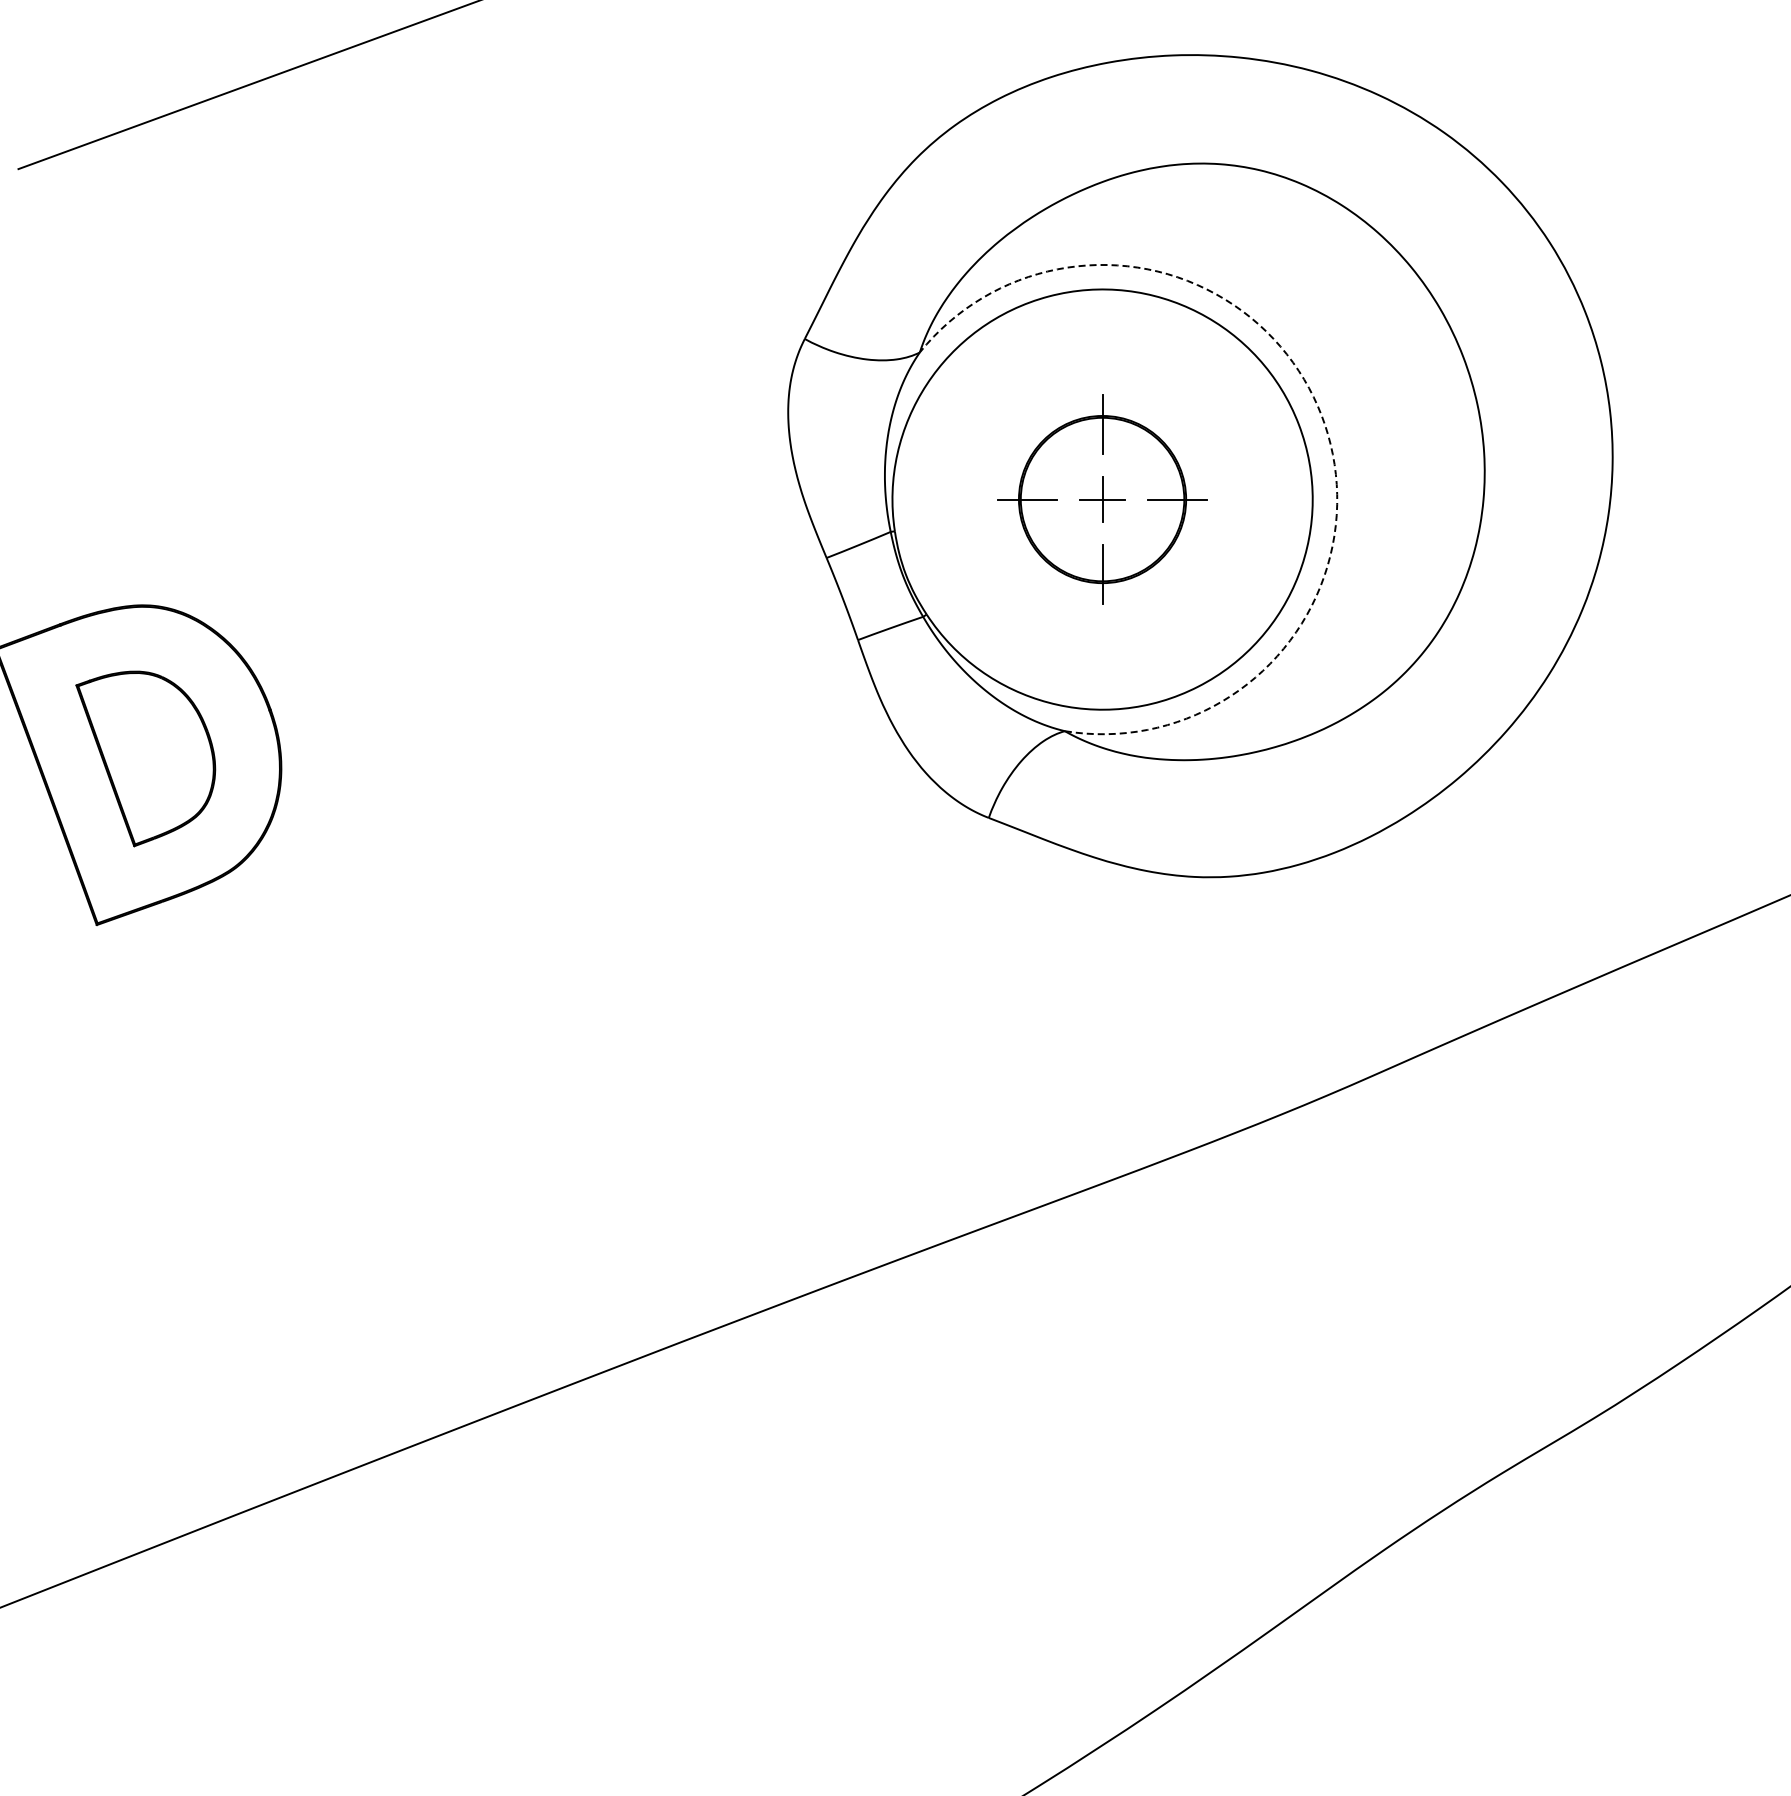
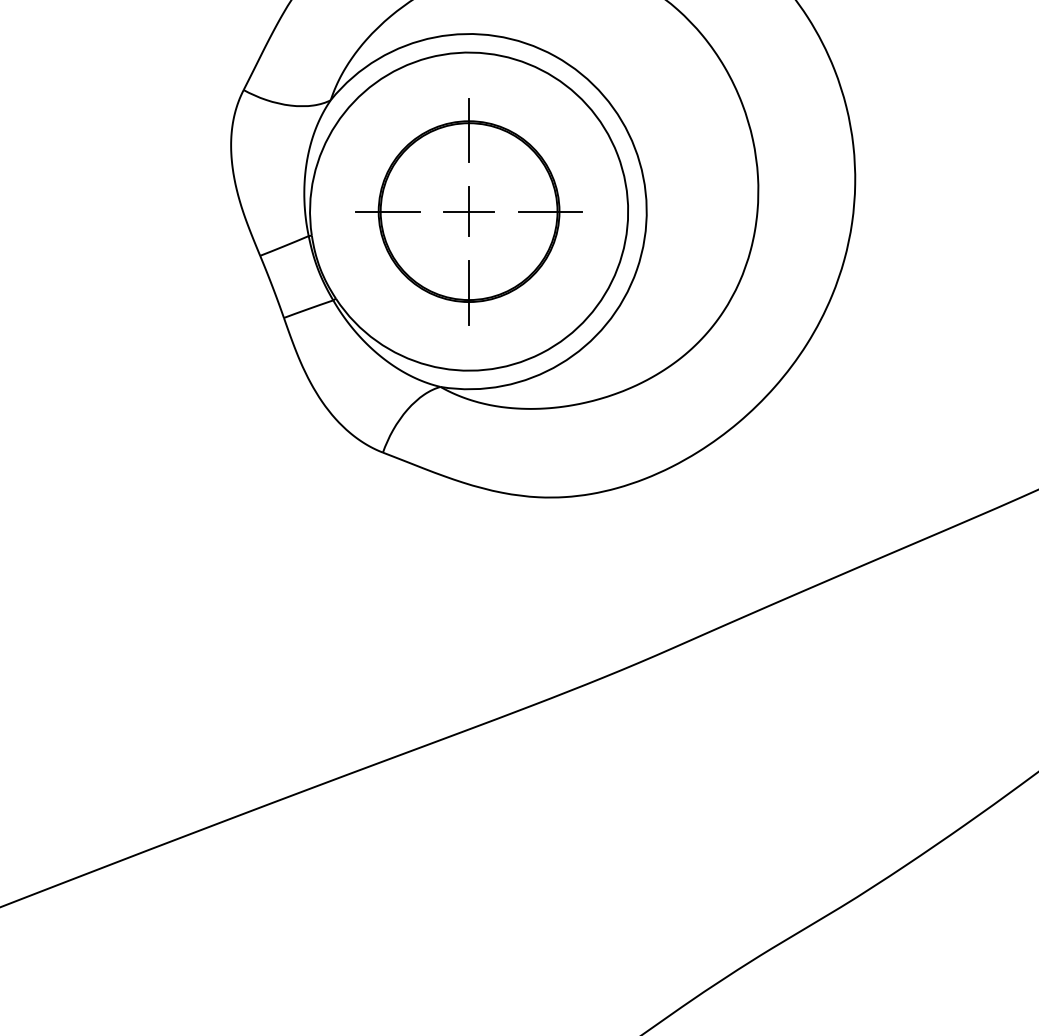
arc: (1321, 415) -> (634, 147), dashed -> solid
part: (1102, 499) -> (469, 211), size x1.43

